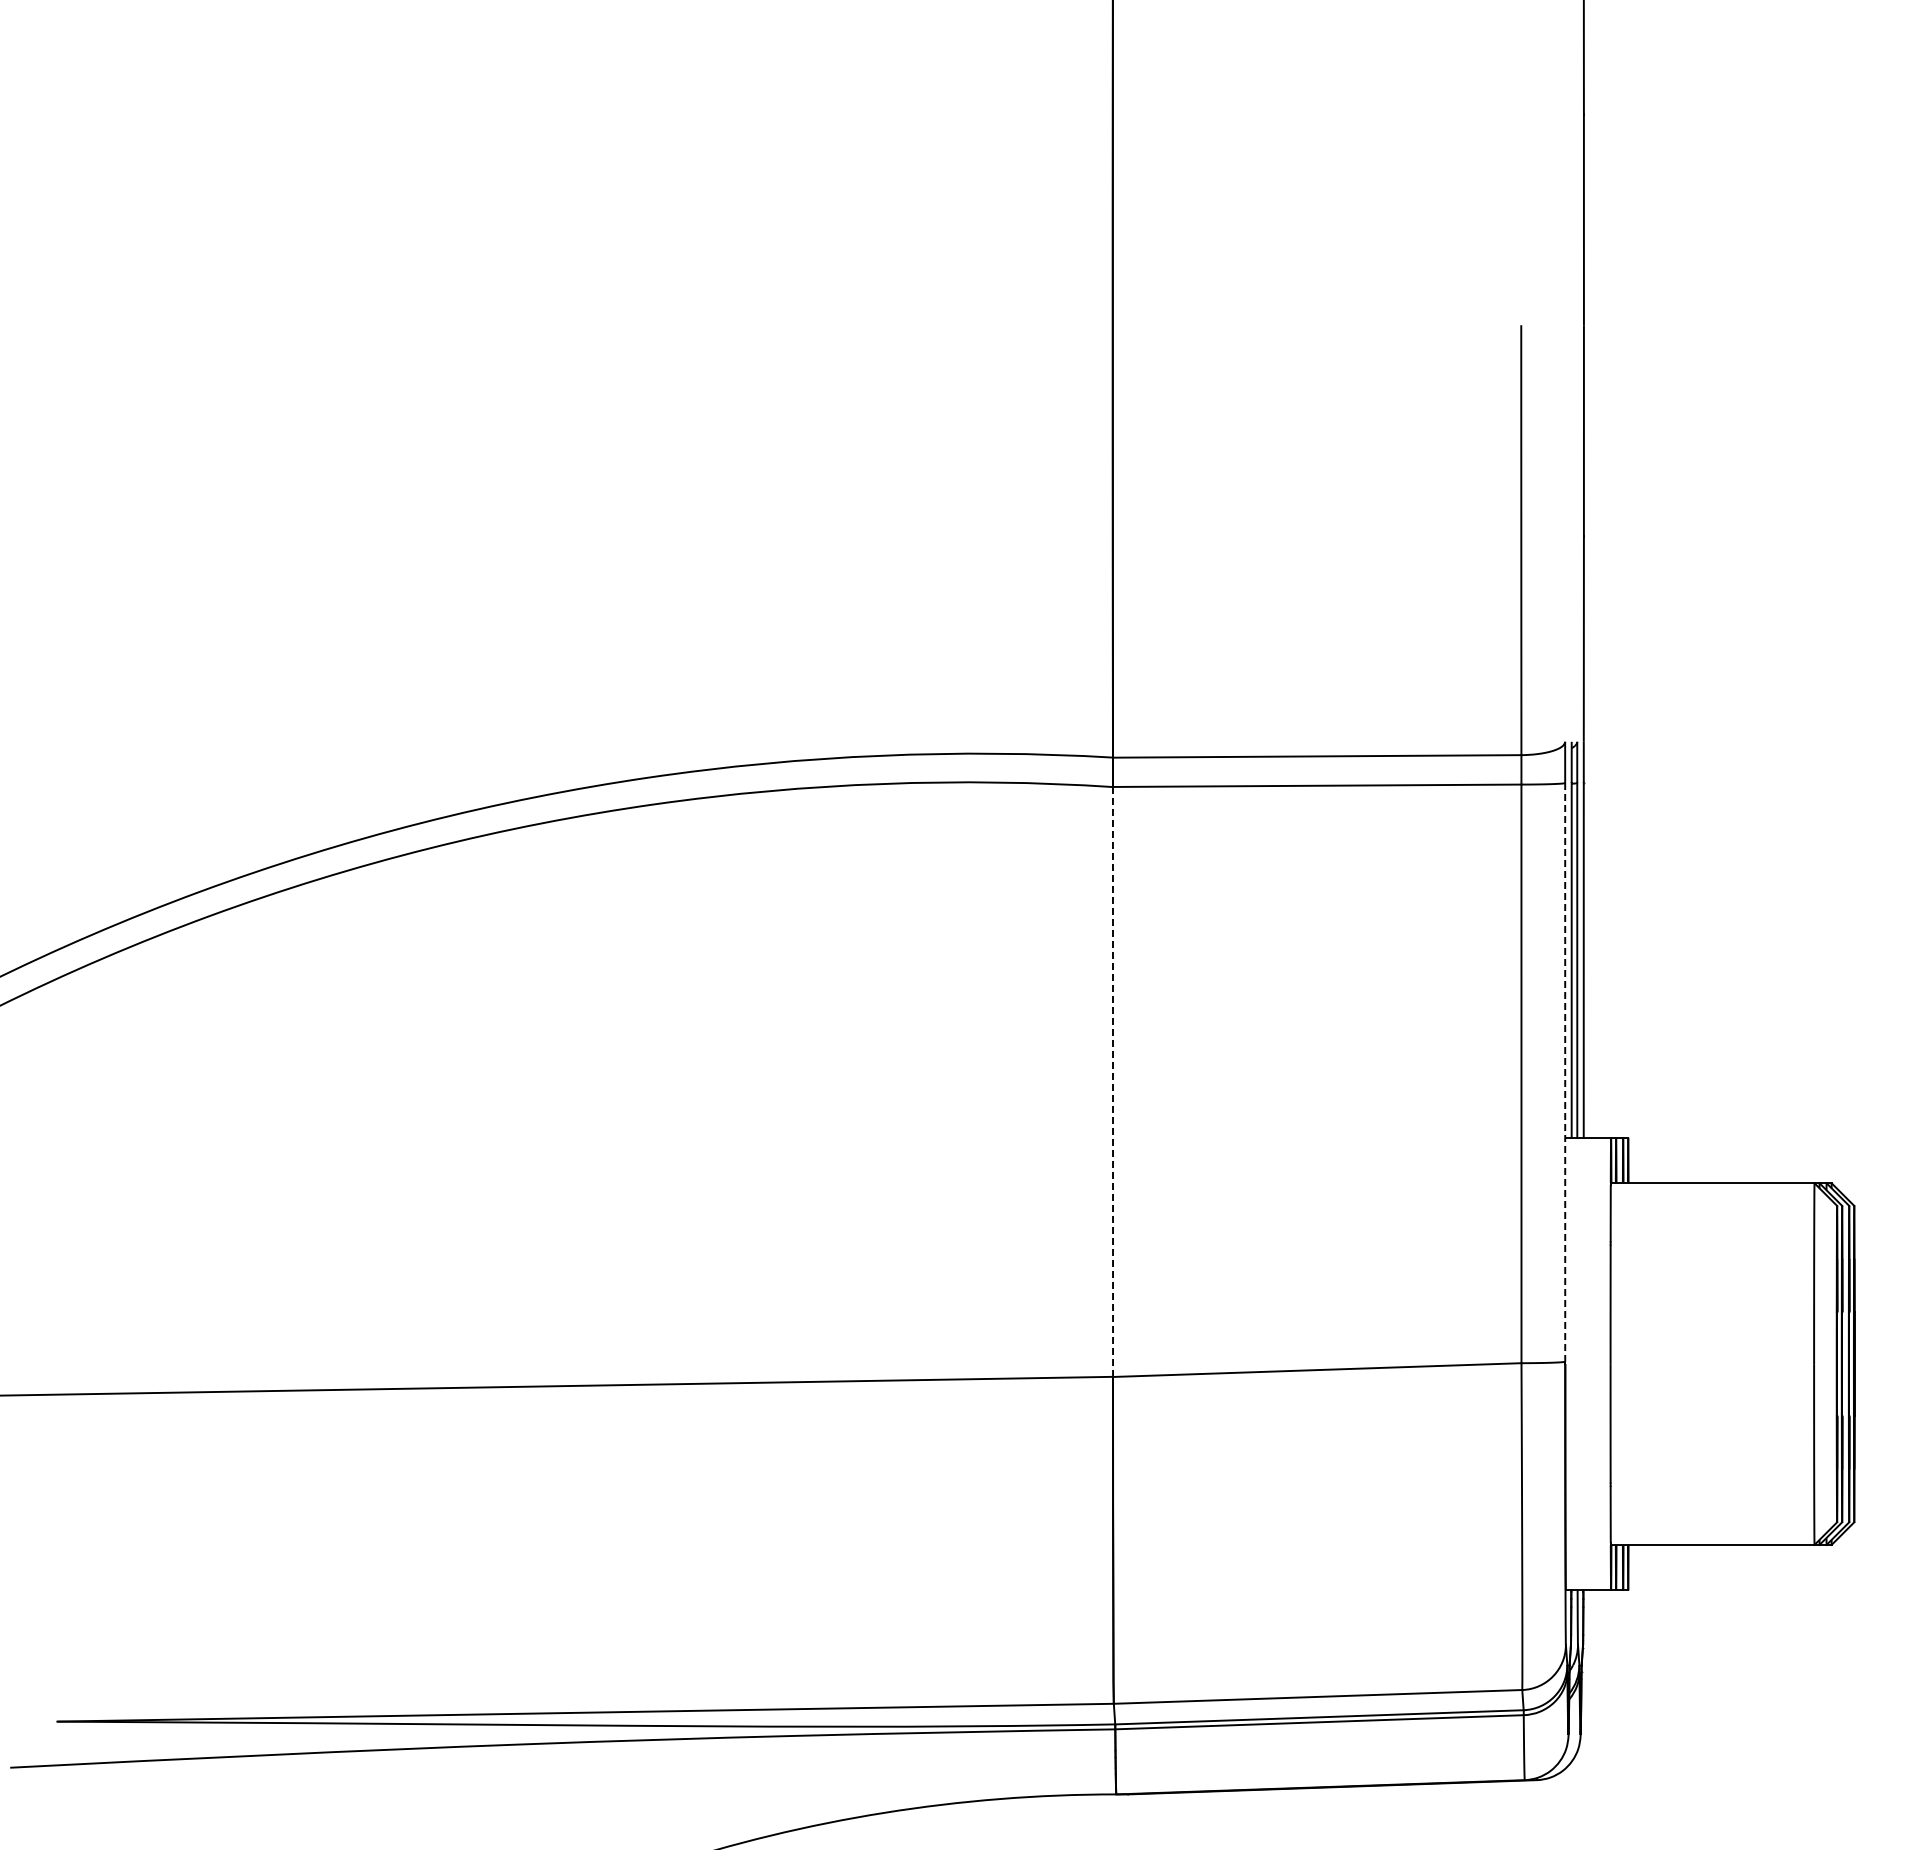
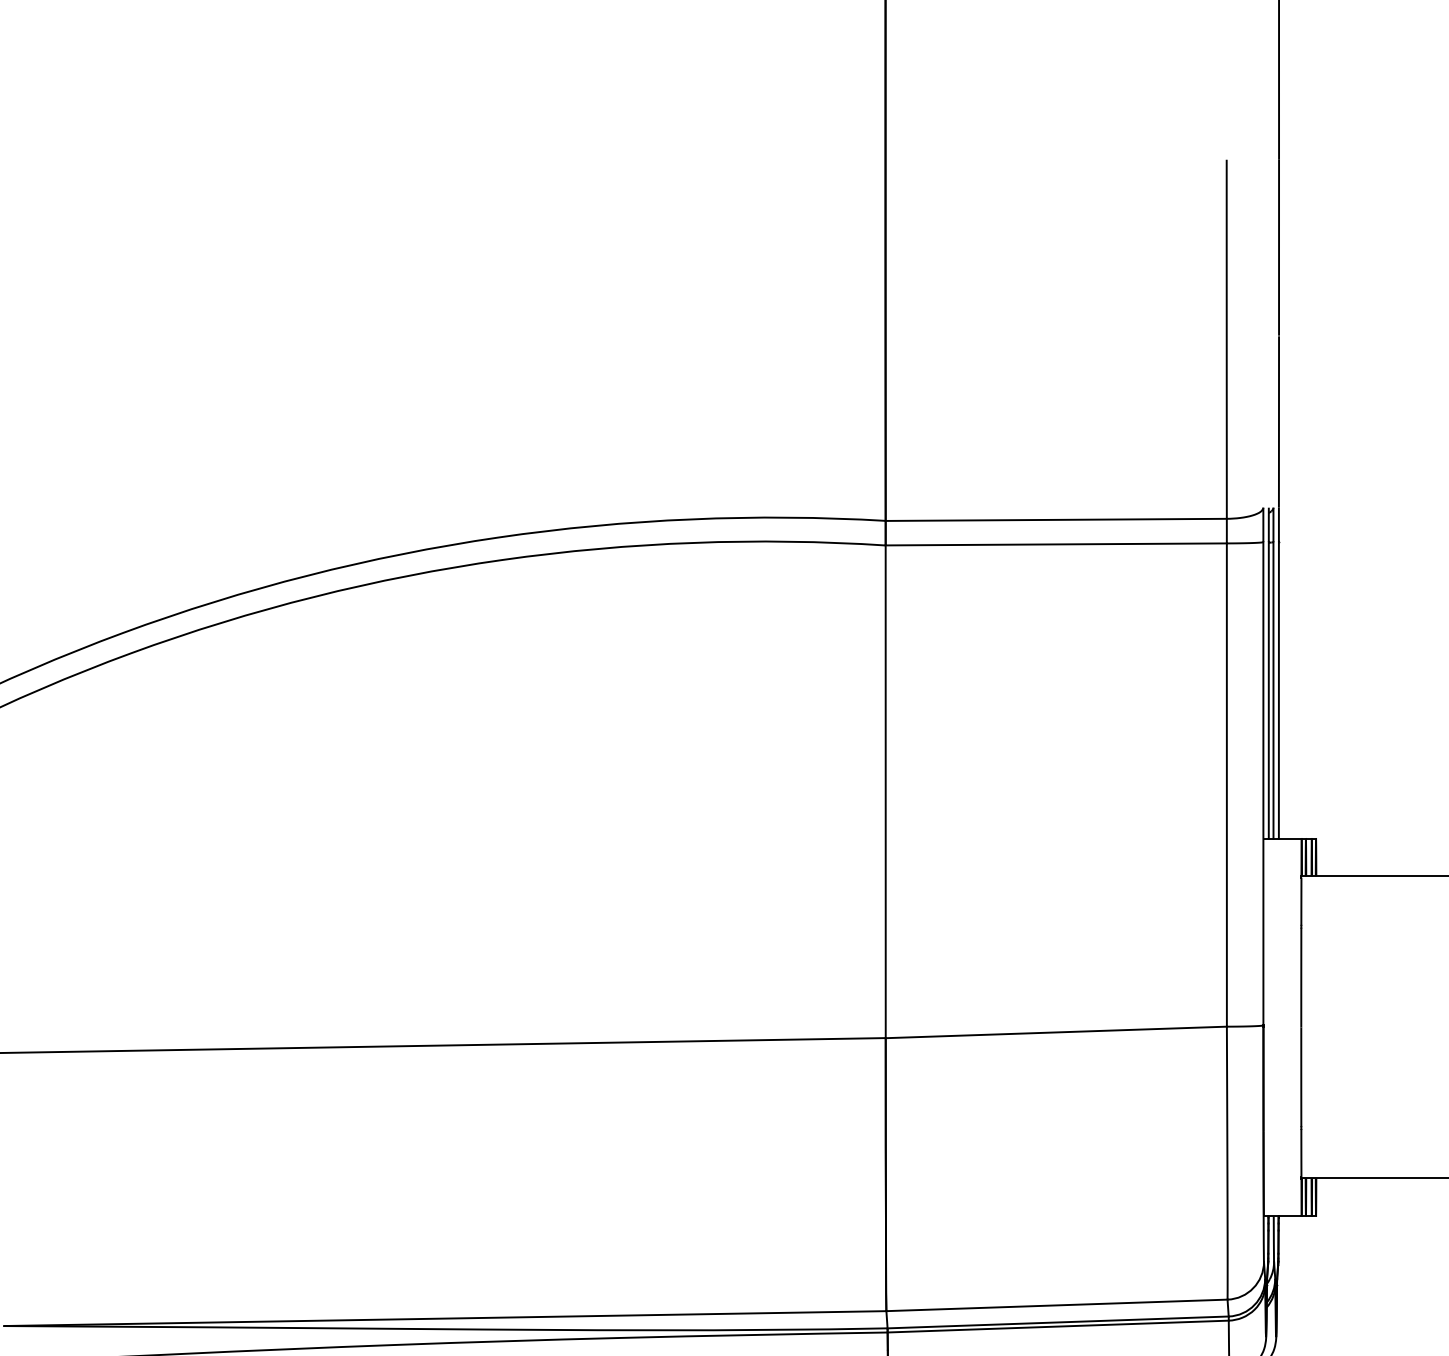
line: (1565, 1072) -> (1263, 783), dashed -> solid
line: (1113, 1081) -> (886, 791), dashed -> solid

